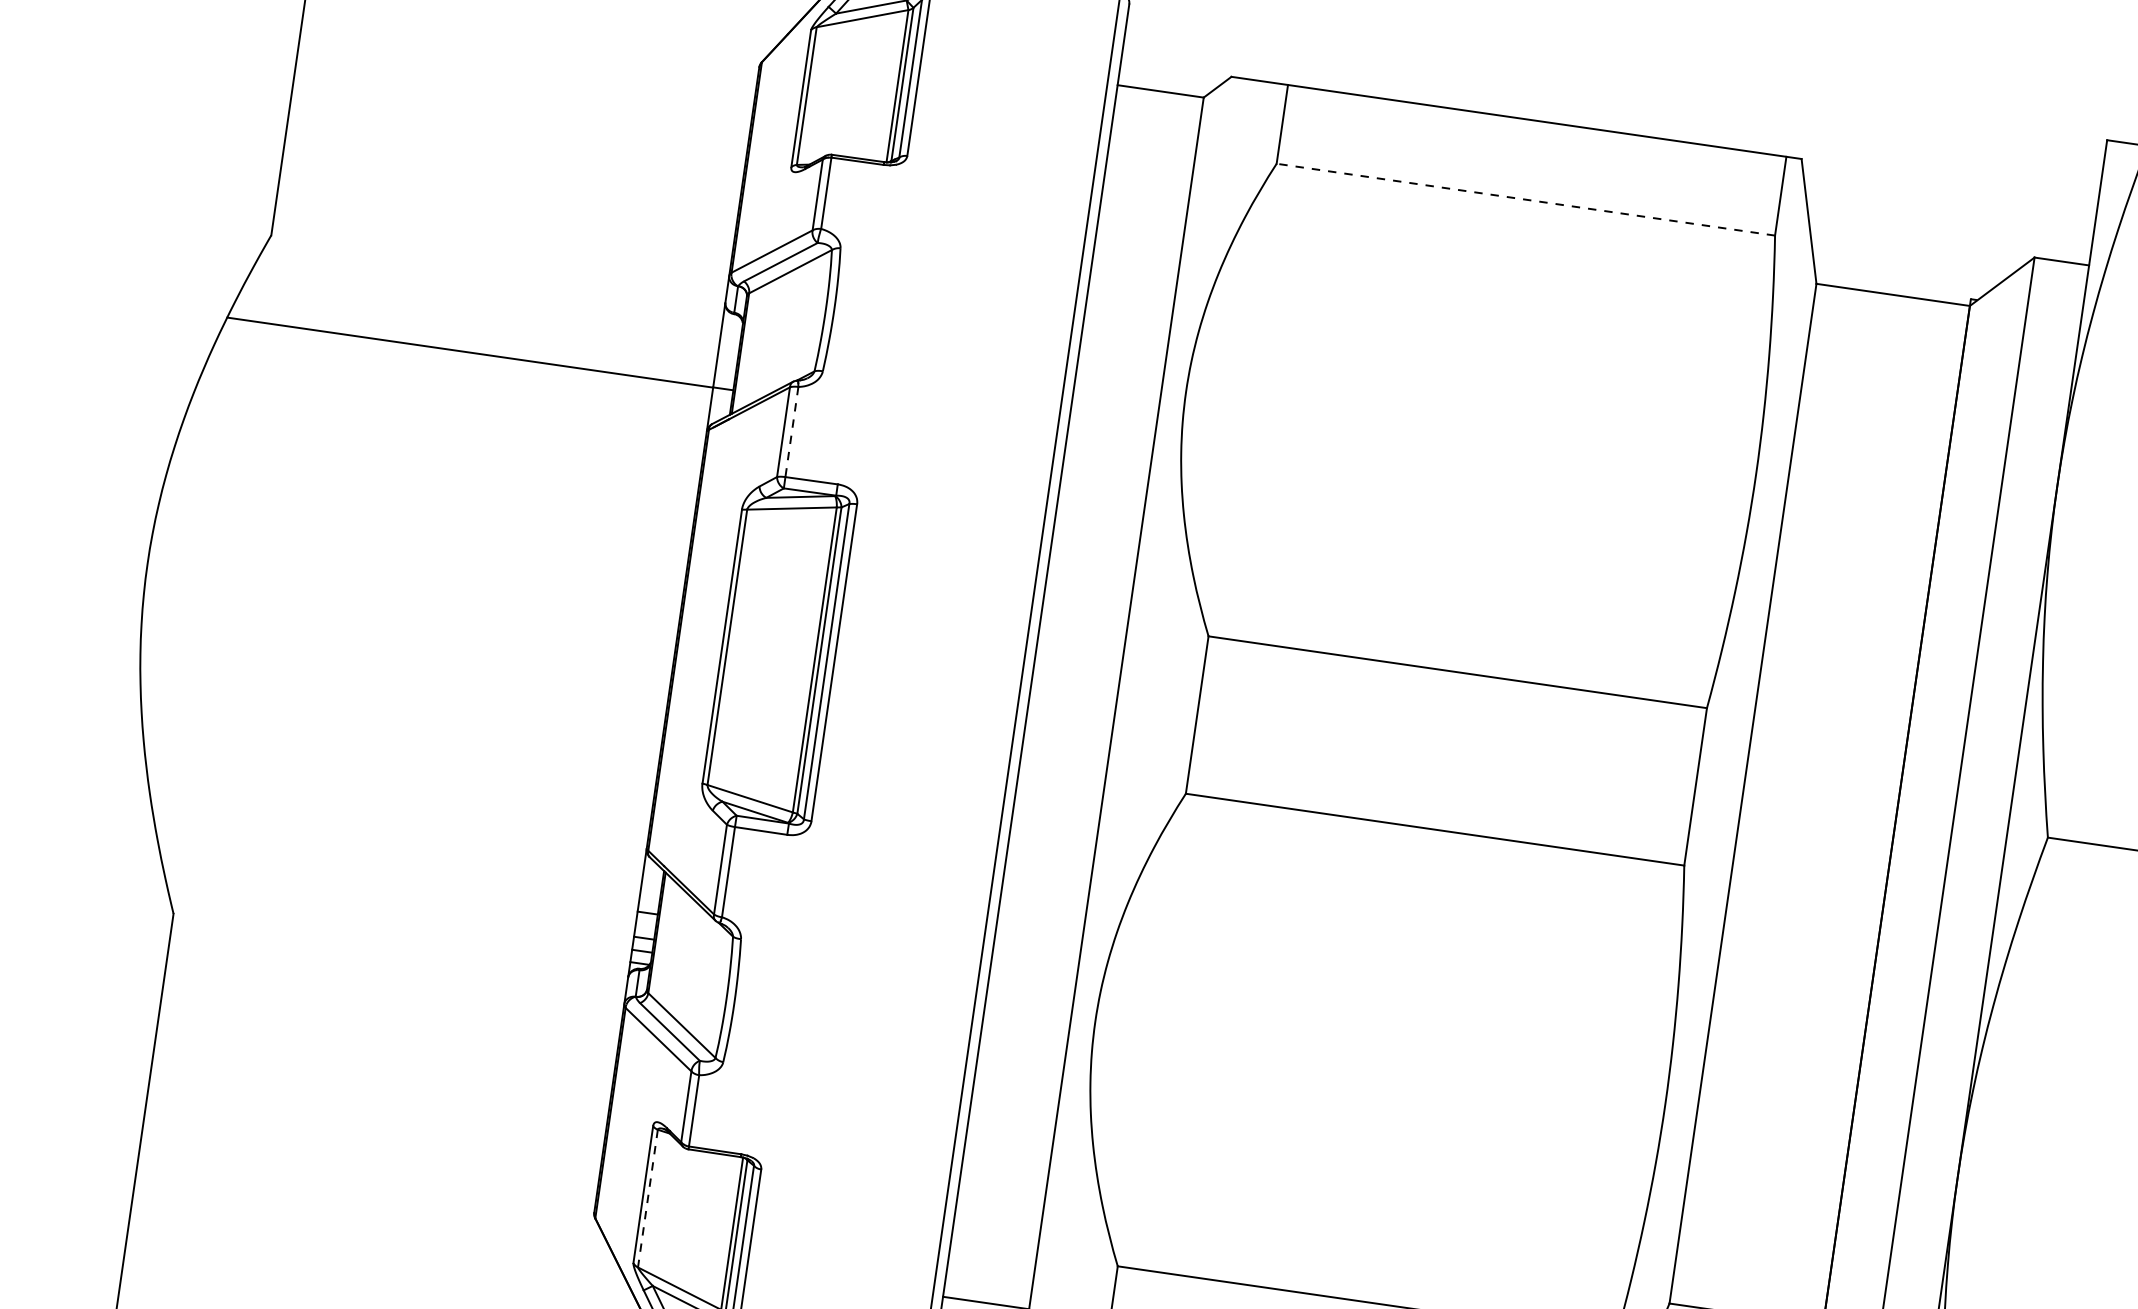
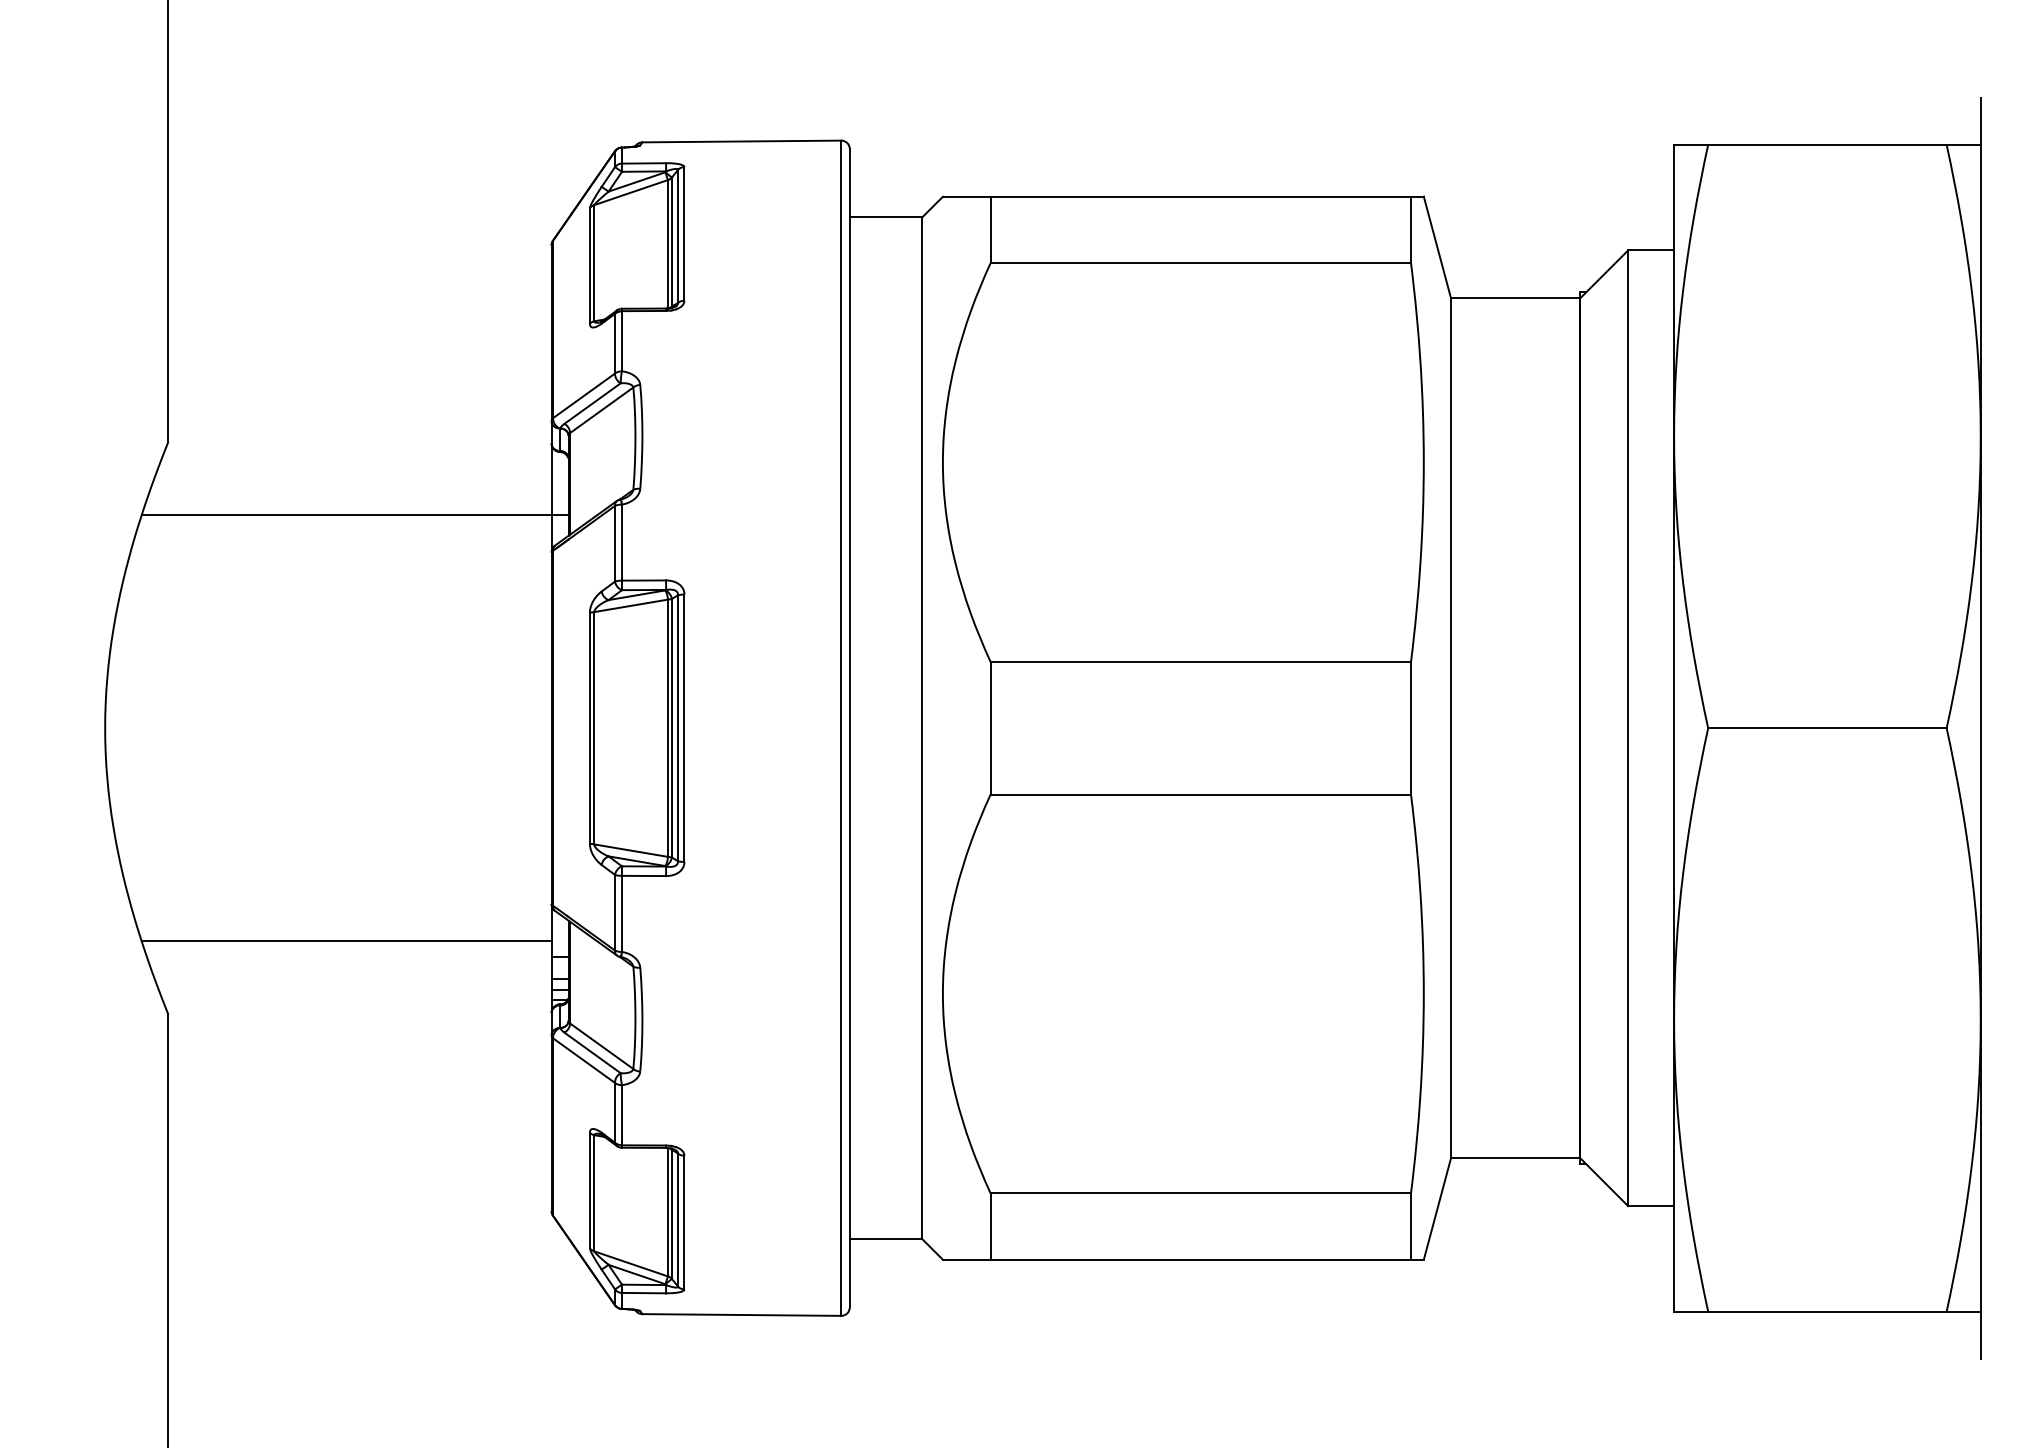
line: (1525, 199) -> (1200, 263), dashed -> solid
line: (791, 432) -> (621, 543), dashed -> solid
line: (397, 857) -> (346, 941), added
line: (648, 1198) -> (594, 1193), dashed -> solid

